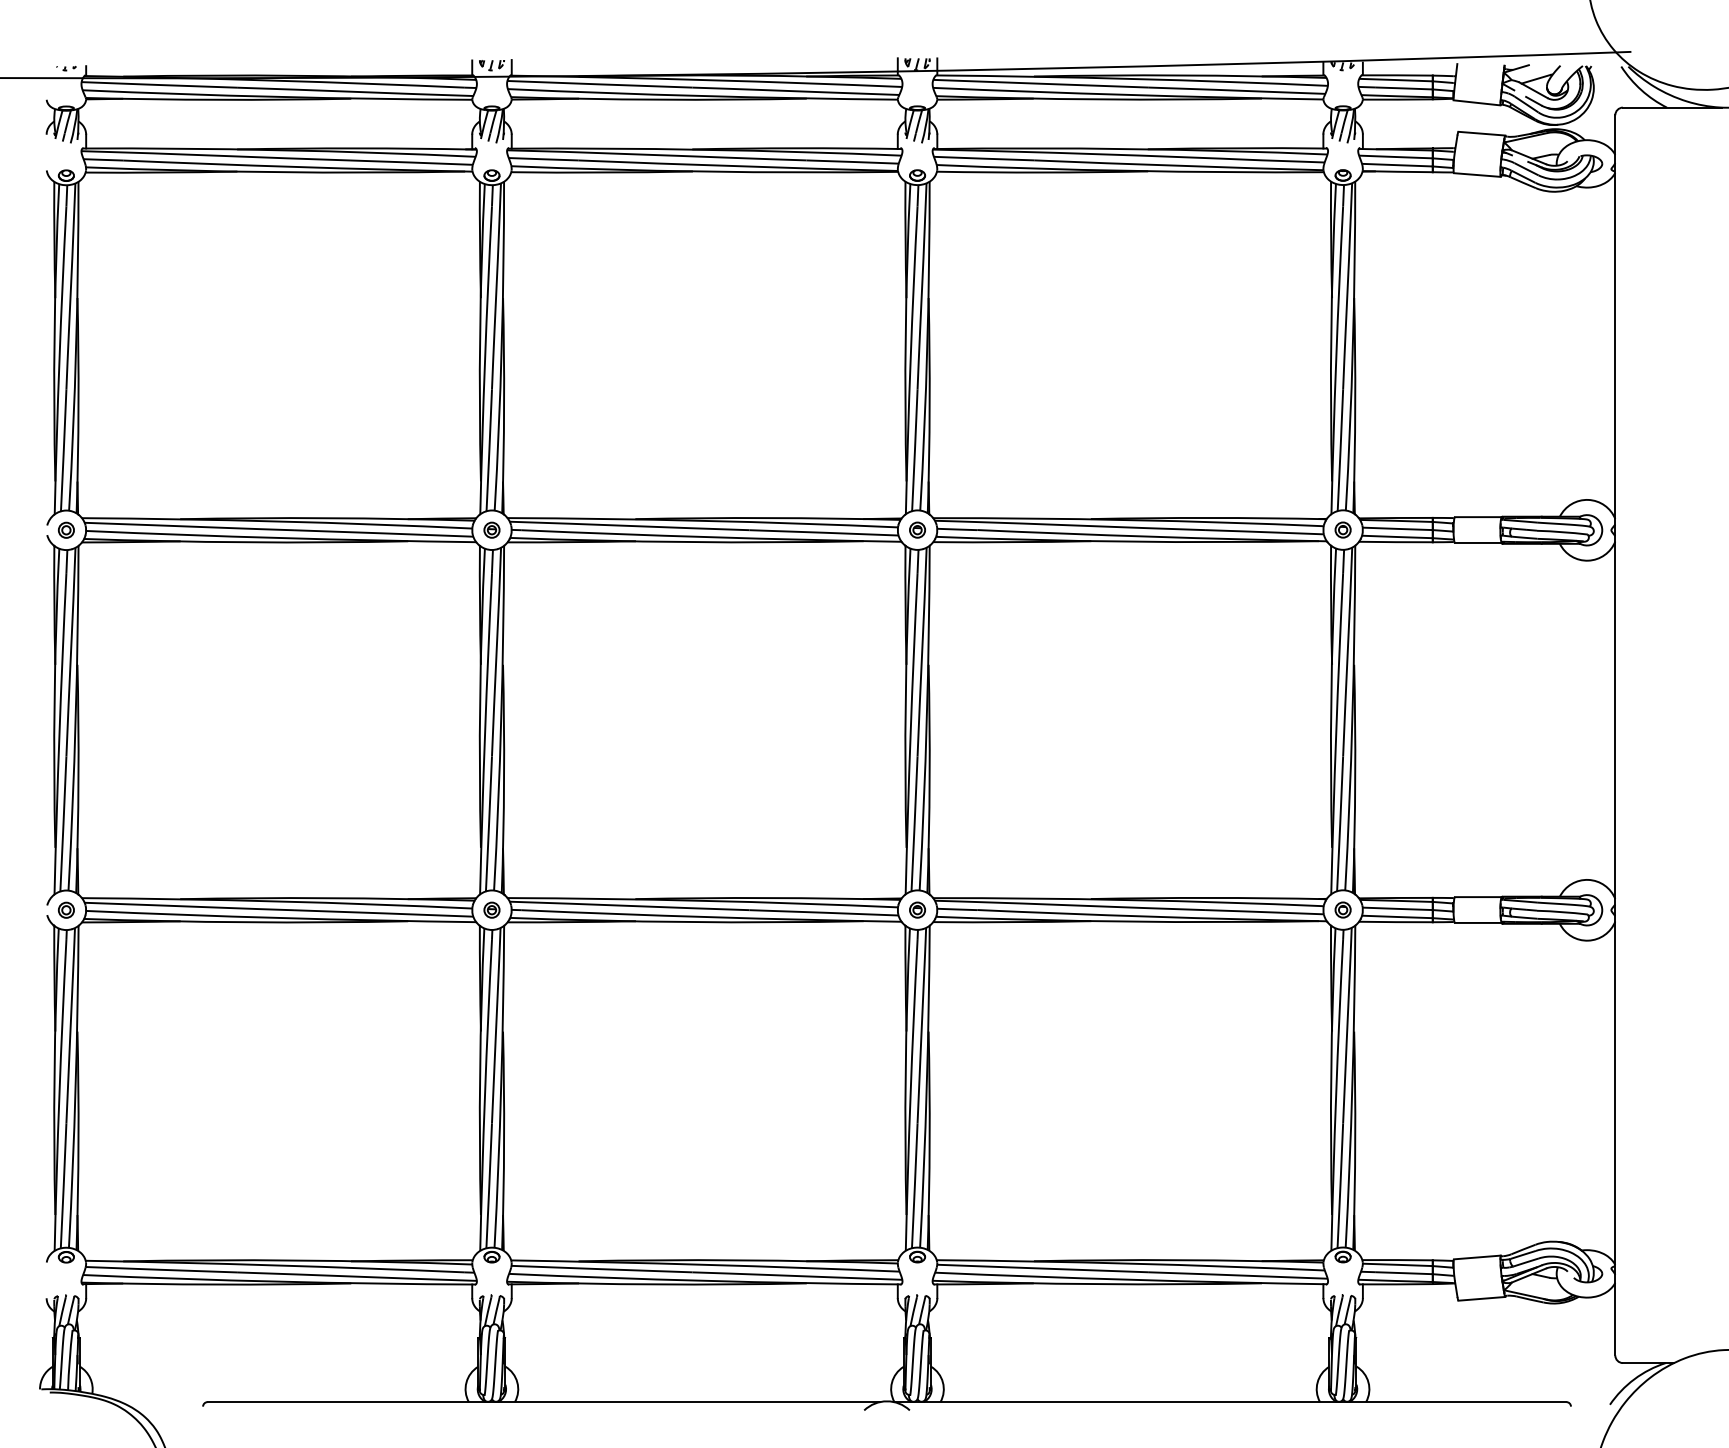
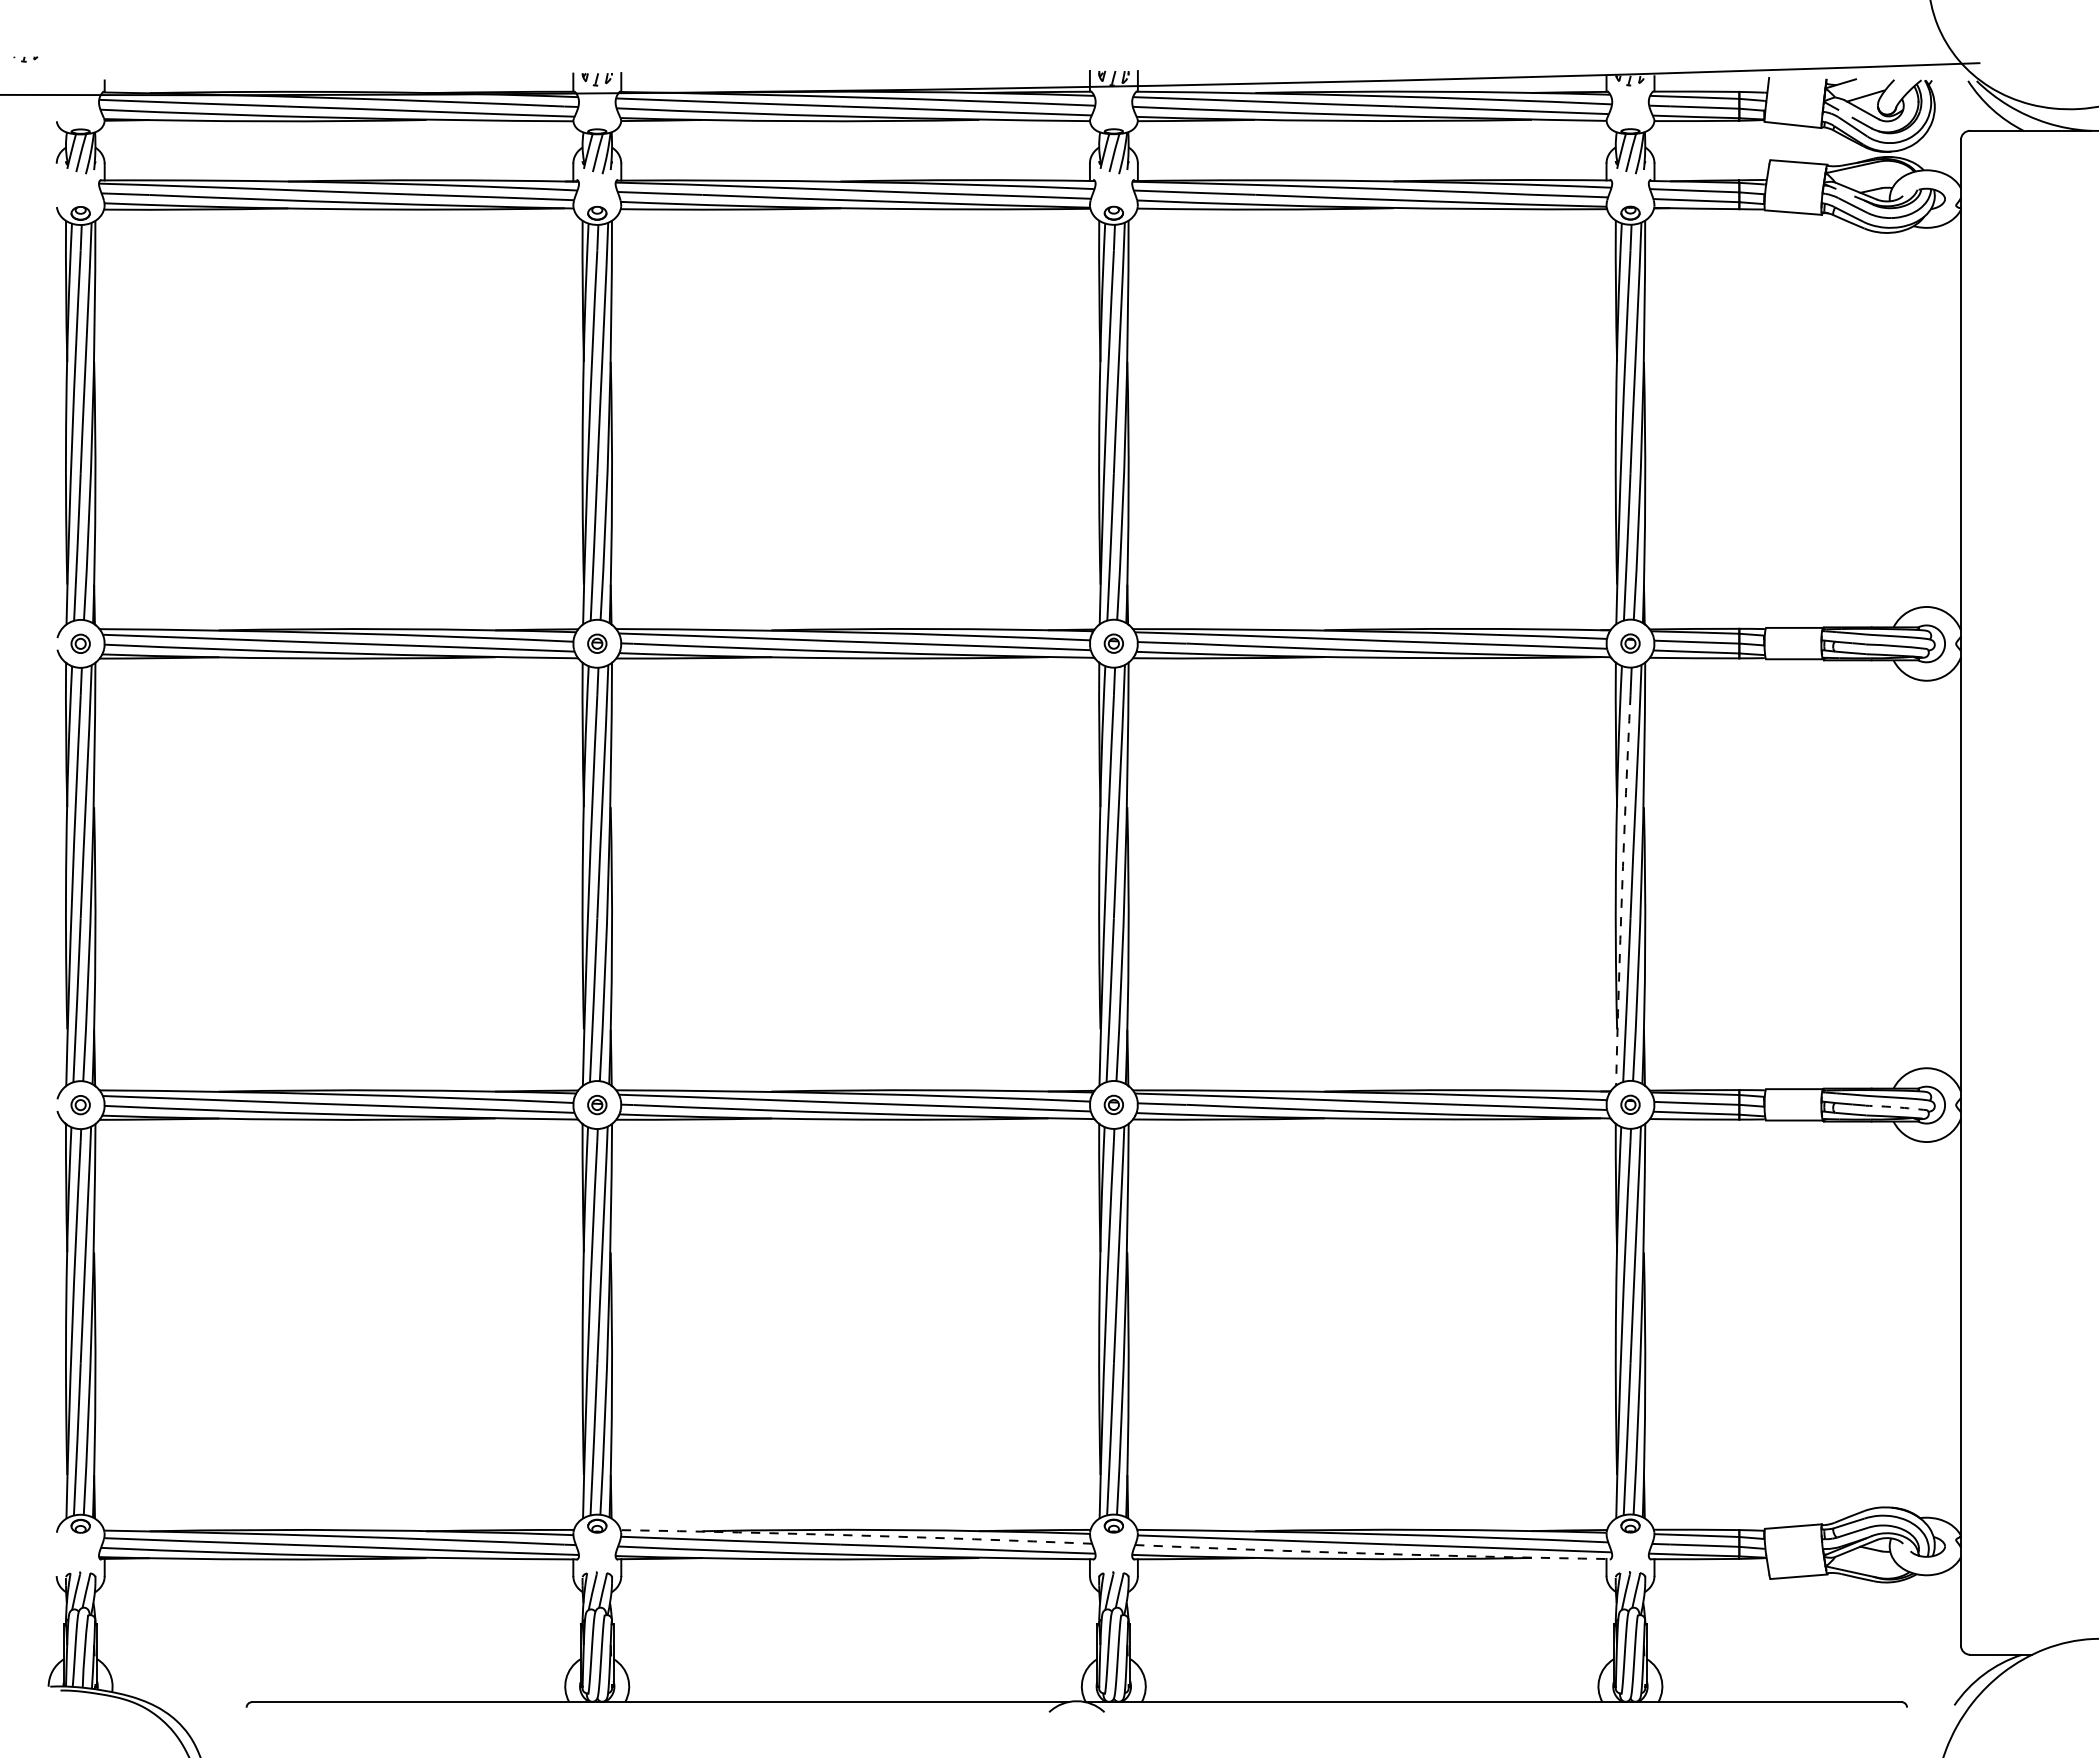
part: (66, 68) -> (25, 59), moved
arc: (1336, 733) -> (1622, 890), solid -> dashed
arc: (1562, 912) -> (1896, 1107), solid -> dashed
arc: (705, 1264) -> (856, 1535), solid -> dashed
arc: (1131, 1279) -> (1373, 1553), solid -> dashed

